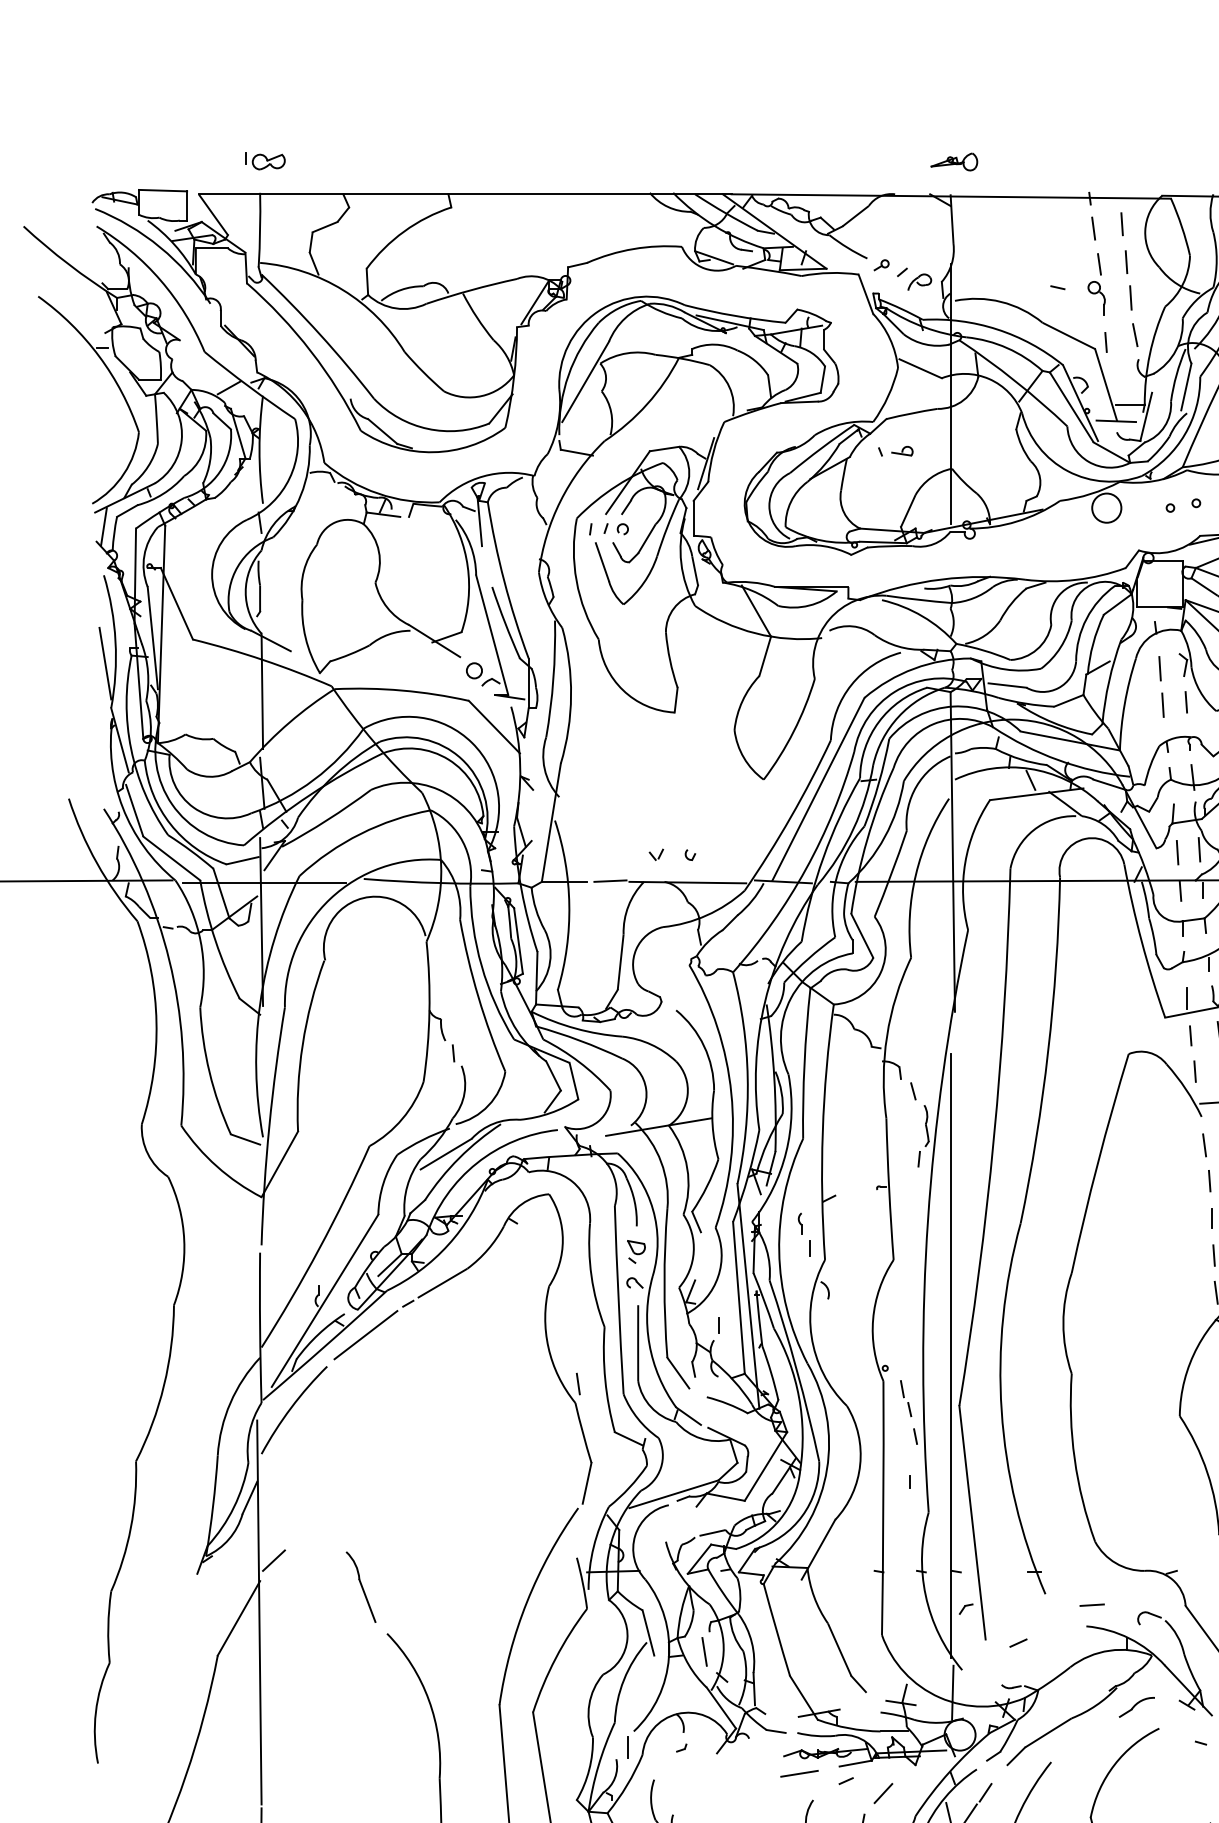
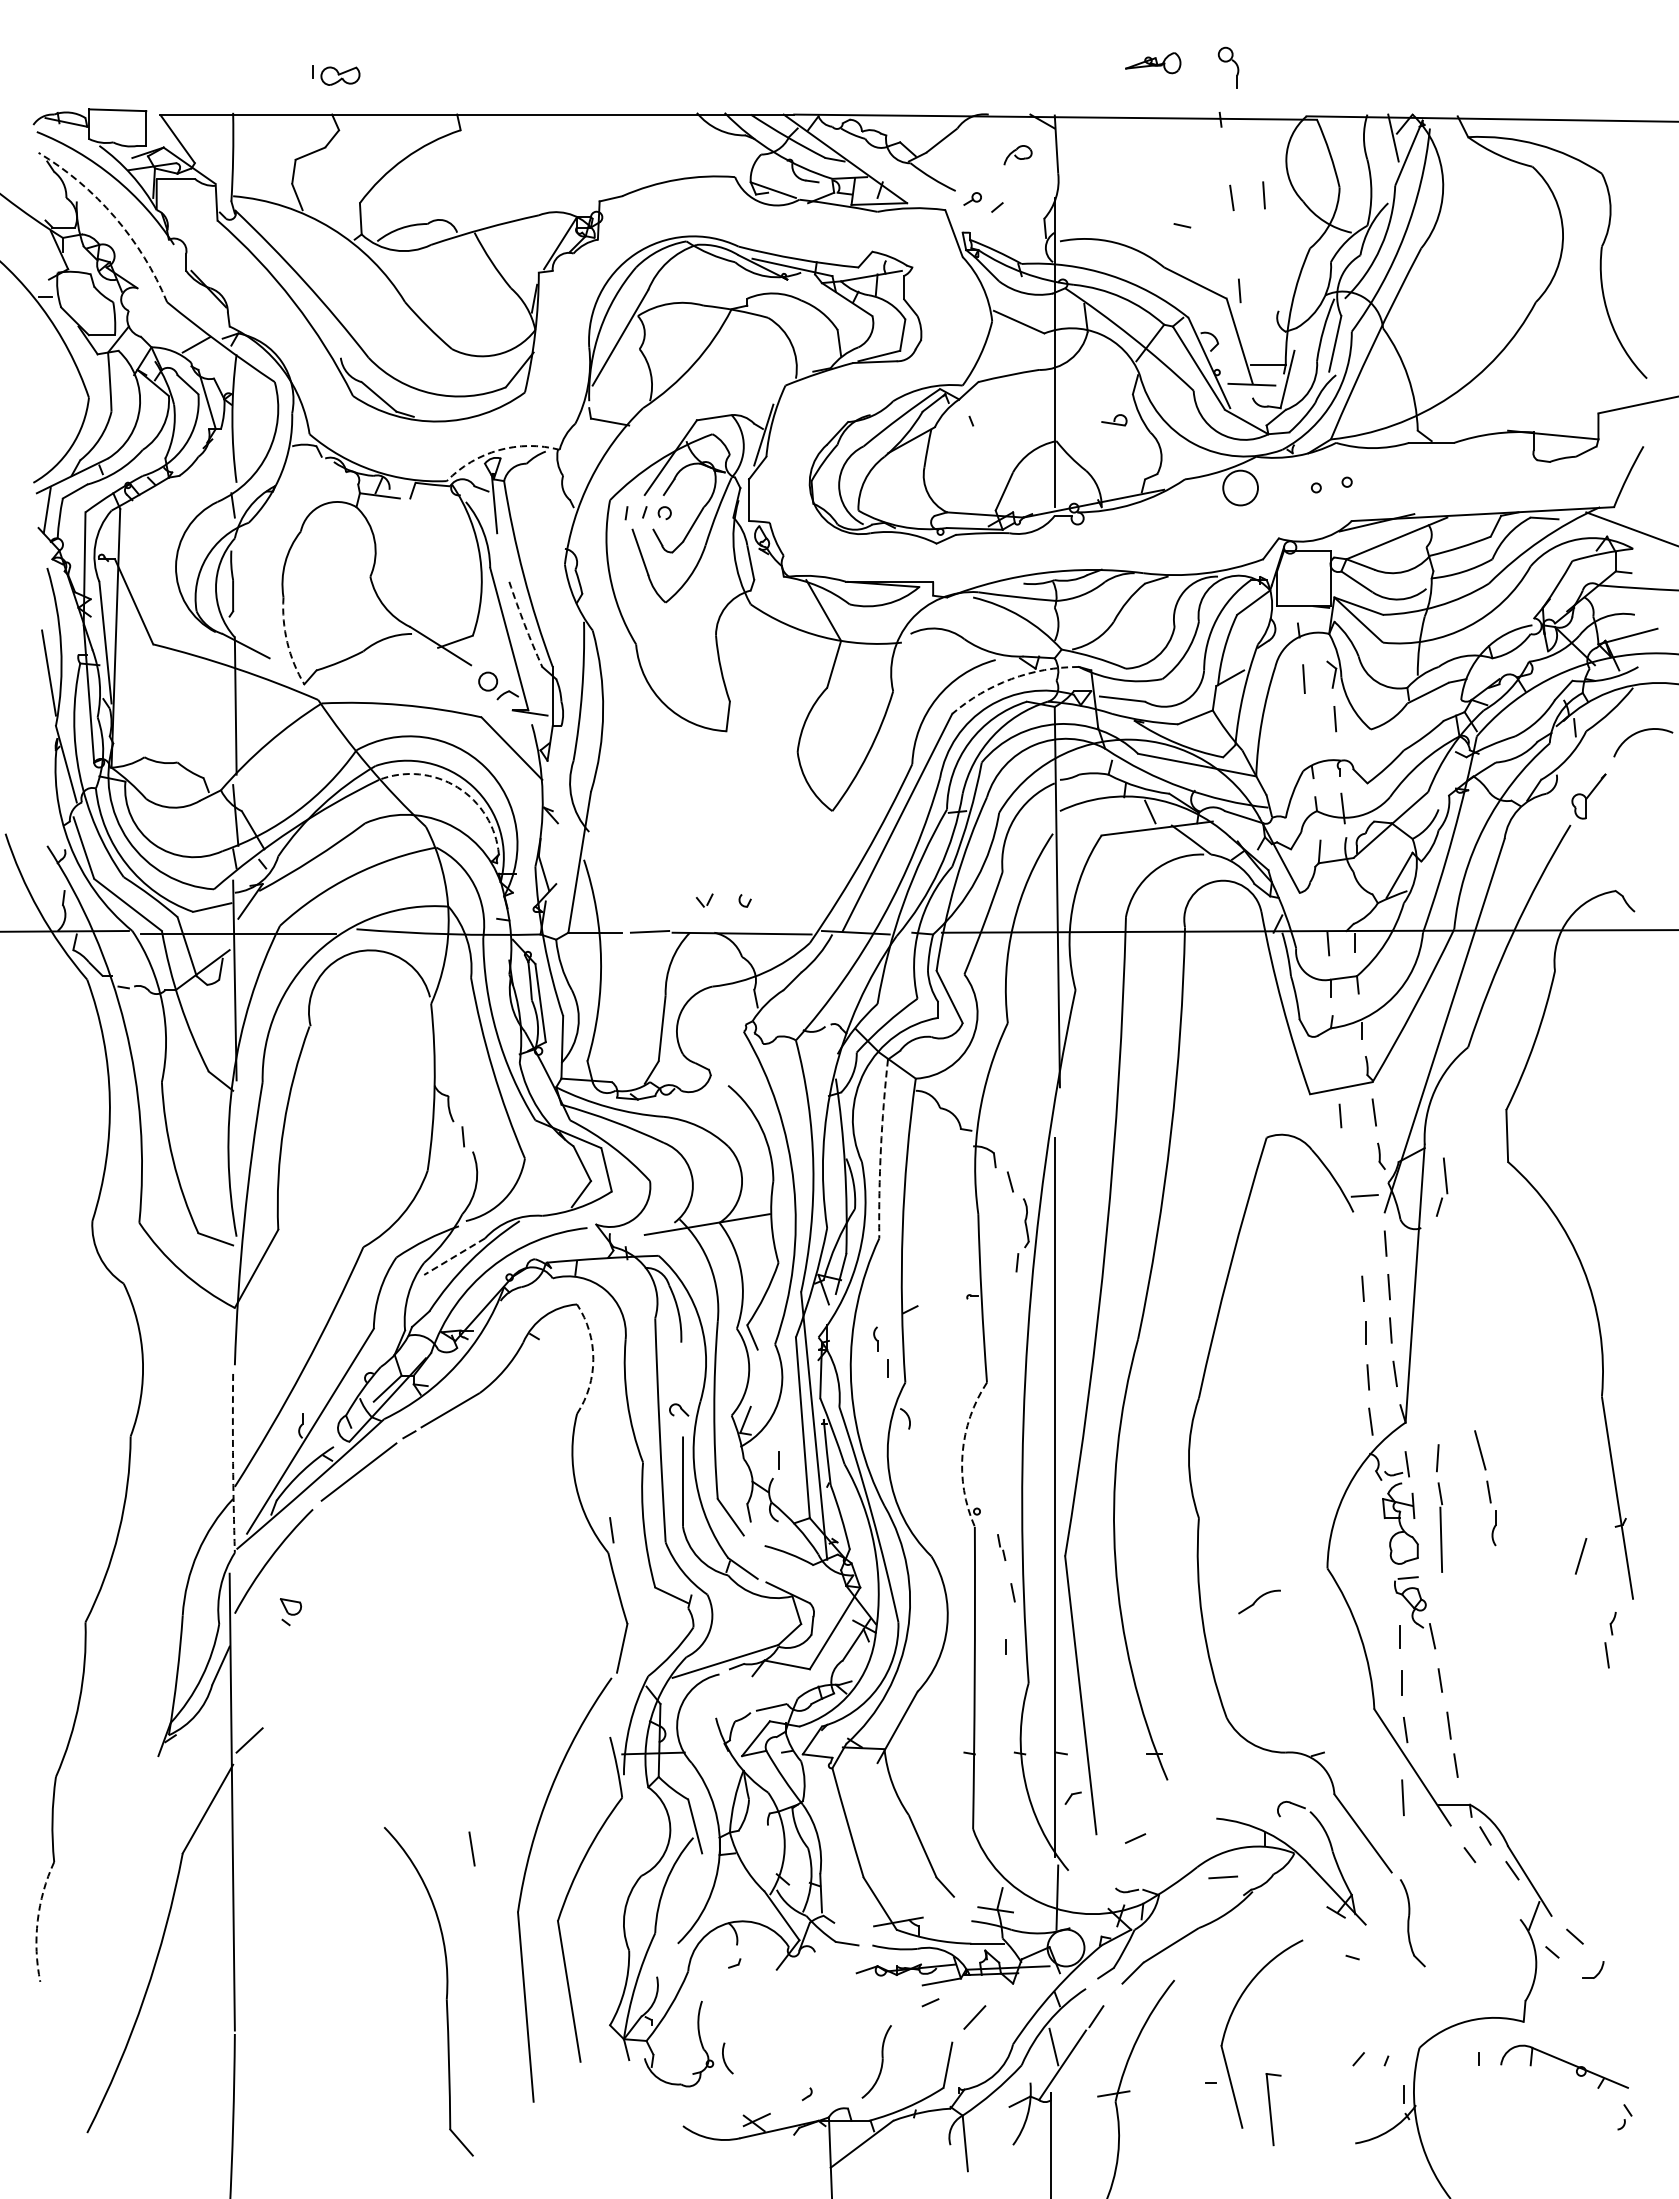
part: (265, 161) -> (336, 75), moved
part: (954, 162) -> (1153, 63), moved
line: (1121, 224) -> (1258, 150), removed
line: (1093, 228) -> (1224, 155), removed
arc: (160, 280) -> (114, 217), solid -> dashed
part: (919, 282) -> (1017, 155), moved
line: (1131, 297) -> (1269, 237), removed
part: (1096, 298) -> (1228, 67), moved
line: (1135, 335) -> (1274, 282), removed
part: (902, 451) -> (1114, 420), moved
arc: (483, 476) -> (499, 450), solid -> dashed
arc: (504, 622) -> (524, 624), solid -> dashed
arc: (305, 637) -> (287, 642), solid -> dashed
arc: (914, 669) -> (1011, 679), solid -> dashed
line: (1163, 705) -> (1307, 722), removed
arc: (448, 759) -> (457, 787), solid -> dashed
line: (1199, 849) -> (1350, 894), removed
line: (1177, 852) -> (1324, 897), removed
line: (1187, 998) -> (1336, 1071), removed
arc: (804, 1063) -> (880, 1148), solid -> dashed
line: (1194, 1071) -> (1345, 1158), removed
line: (1204, 1145) -> (1356, 1246), removed
line: (446, 1153) -> (454, 1256), solid -> dashed
arc: (562, 1240) -> (593, 1359), solid -> dashed
part: (636, 1252) -> (290, 1612), moved
arc: (873, 1319) -> (962, 1453), solid -> dashed
arc: (260, 1327) -> (233, 1463), solid -> dashed
part: (905, 1398) -> (1001, 1547), size x0.6
part: (361, 1586) -> (353, 1771), removed
line: (1091, 1605) -> (1222, 1877), moved
line: (704, 1651) -> (471, 1848), moved
part: (1136, 1706) -> (1259, 1601), moved
arc: (95, 1711) -> (37, 1920), solid -> dashed
line: (627, 1747) -> (670, 1962), removed
line: (799, 1773) -> (874, 1993), removed

